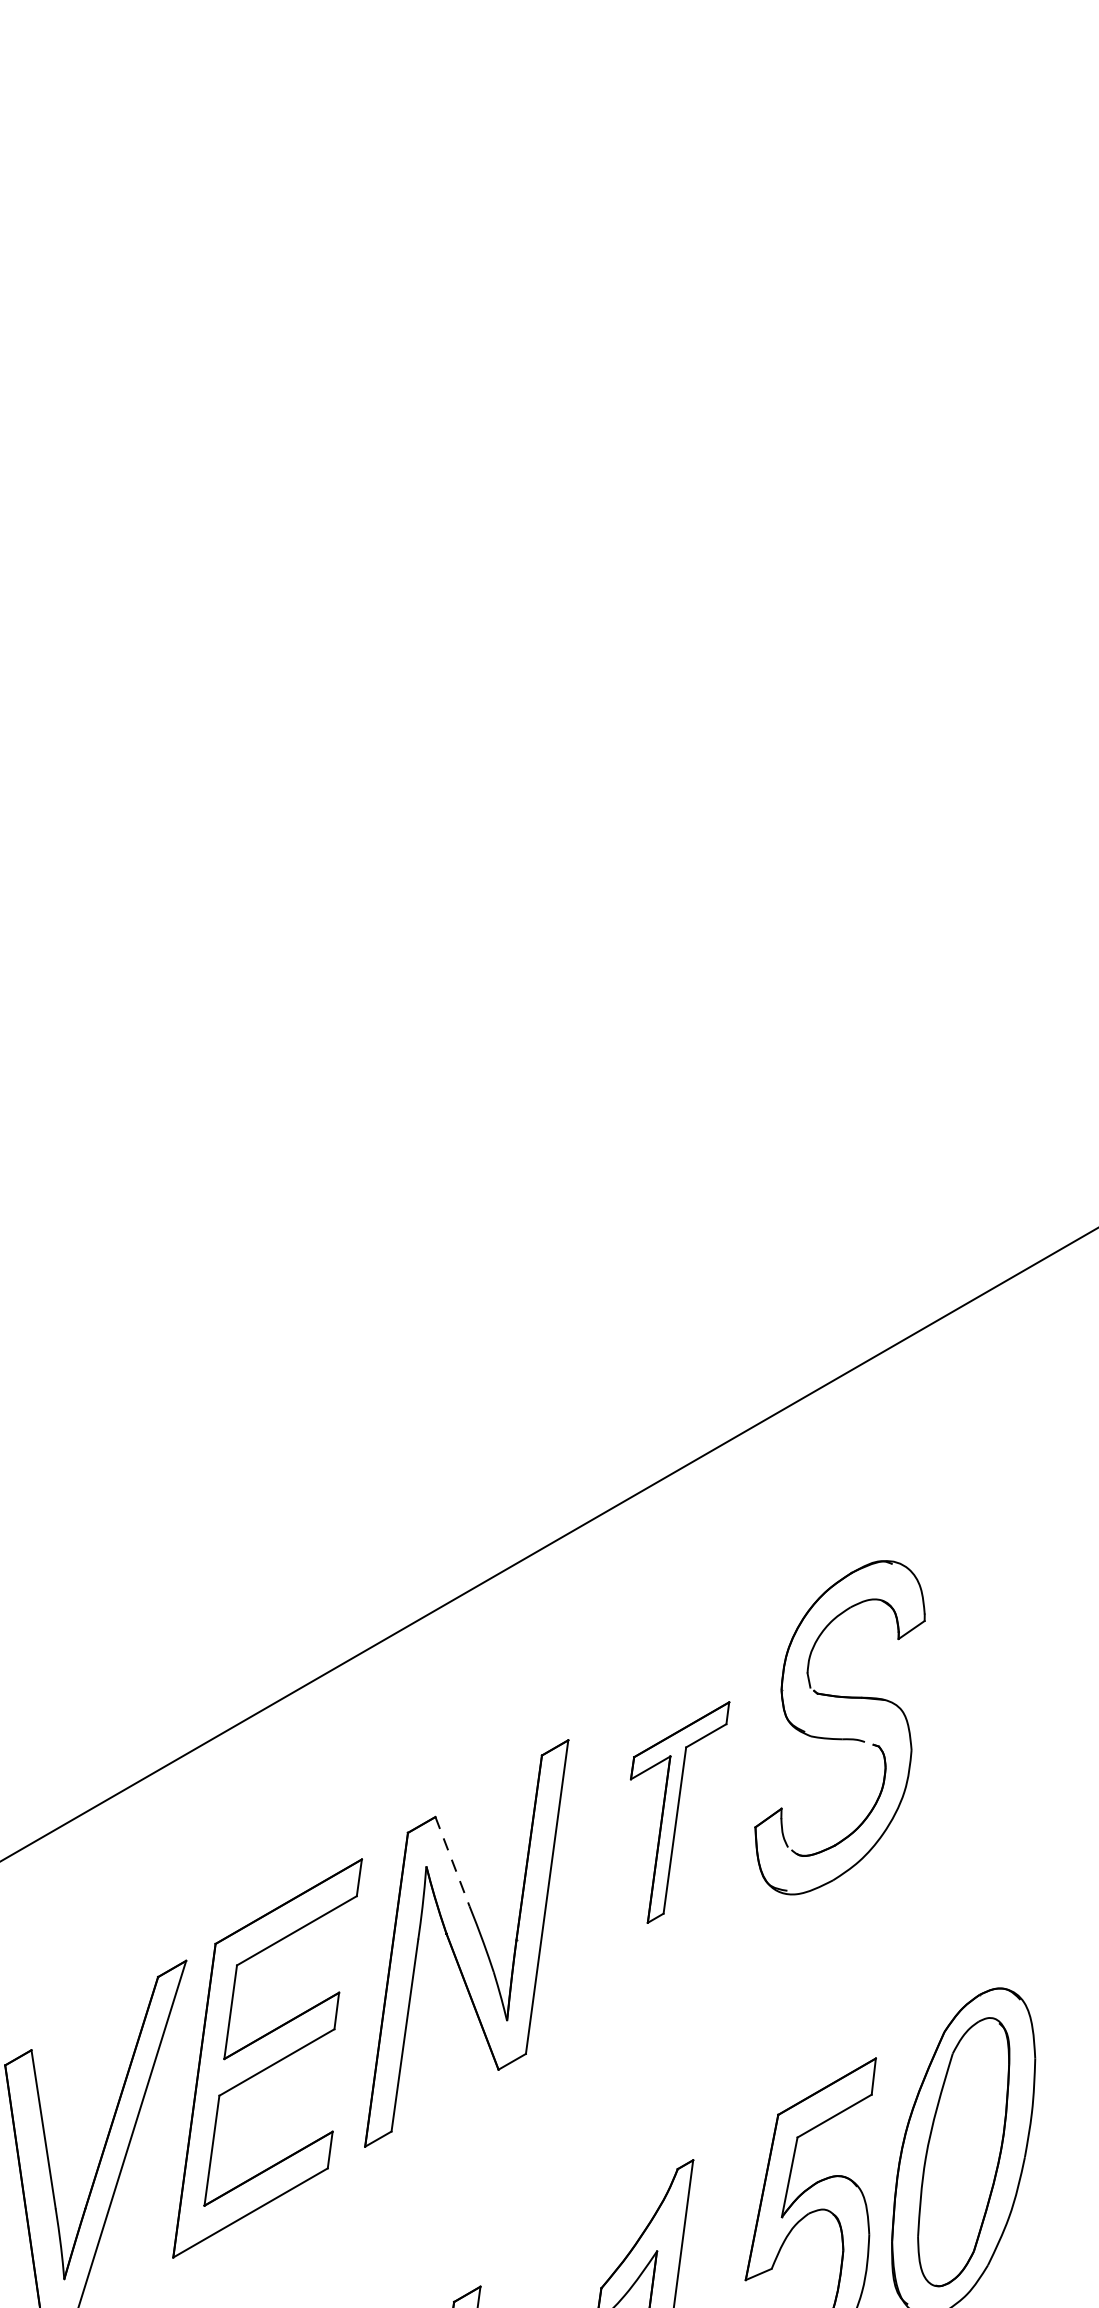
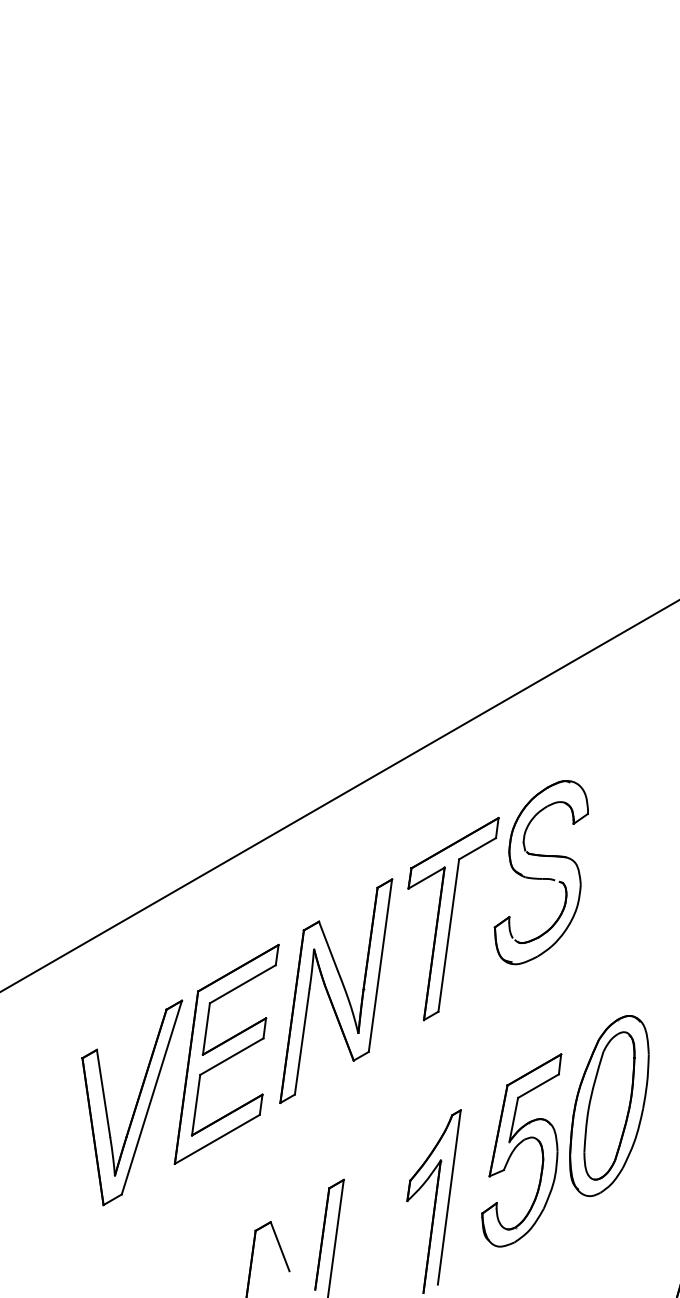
part: (680, 1813) -> (453, 919), size x1.67
line: (452, 1862) -> (328, 946), dashed -> solid

